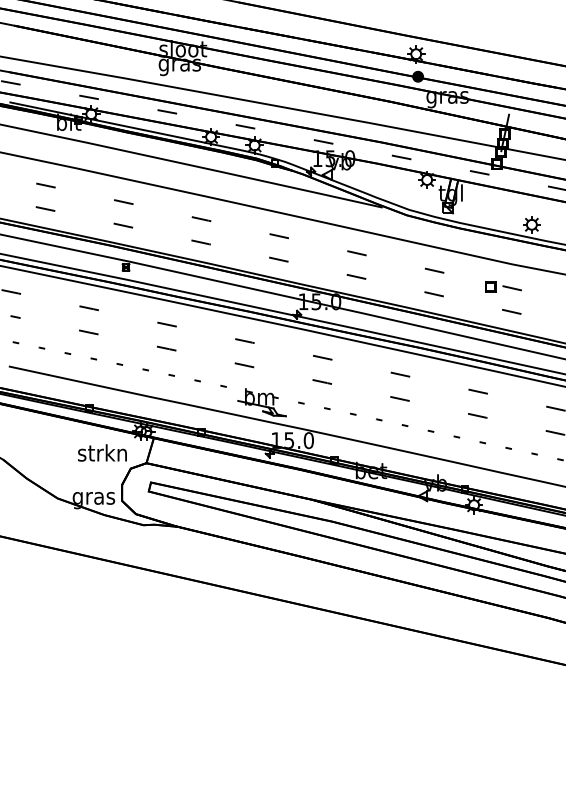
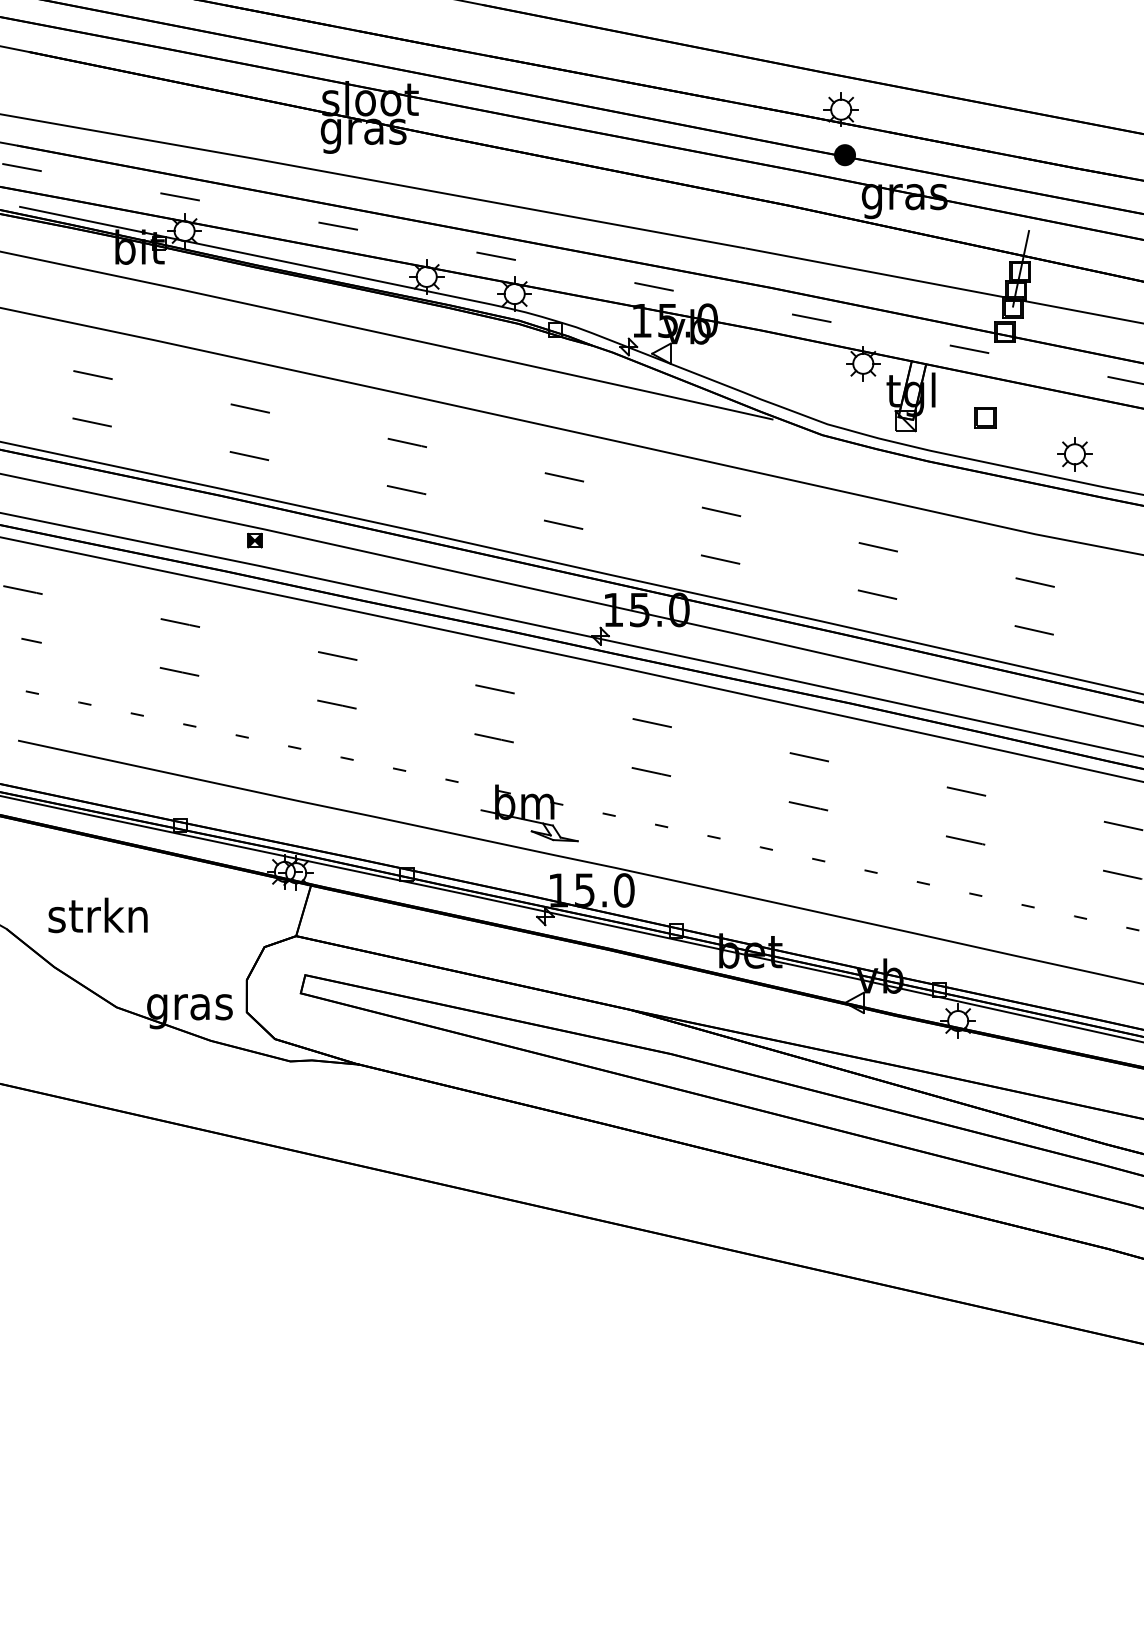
part: (490, 286) -> (985, 417), moved
text: (102, 452) -> (98, 914), moved

